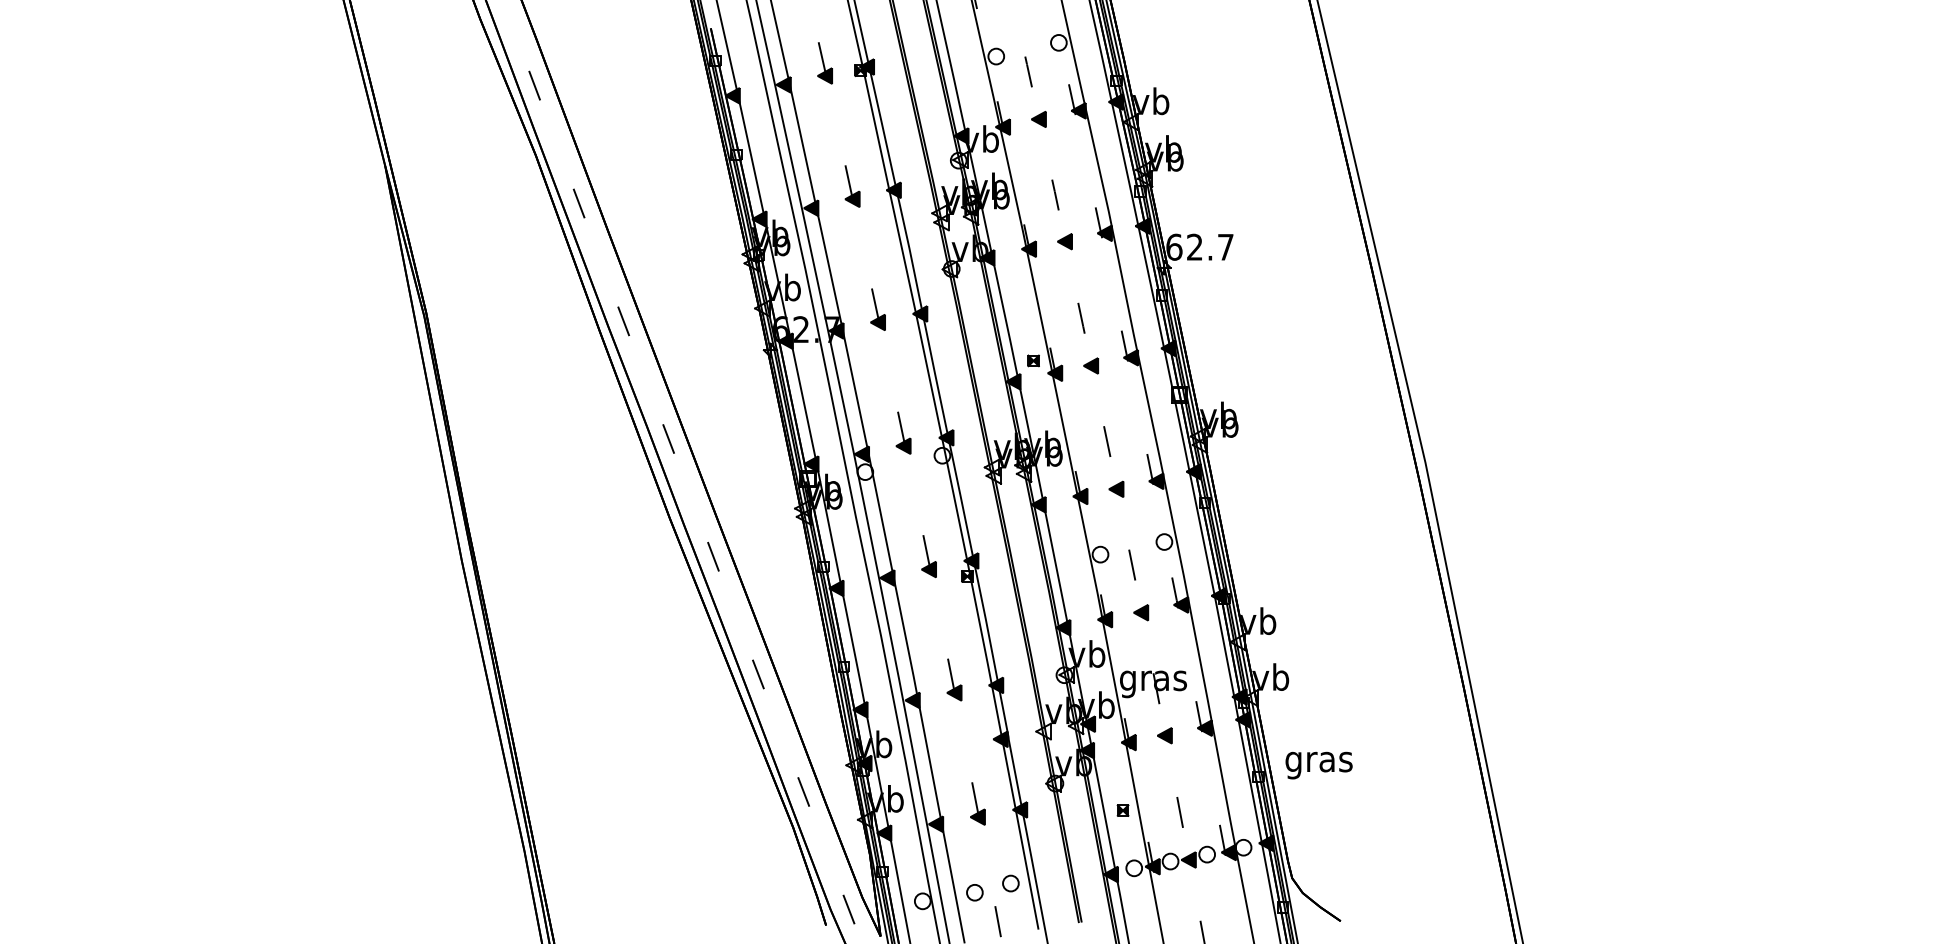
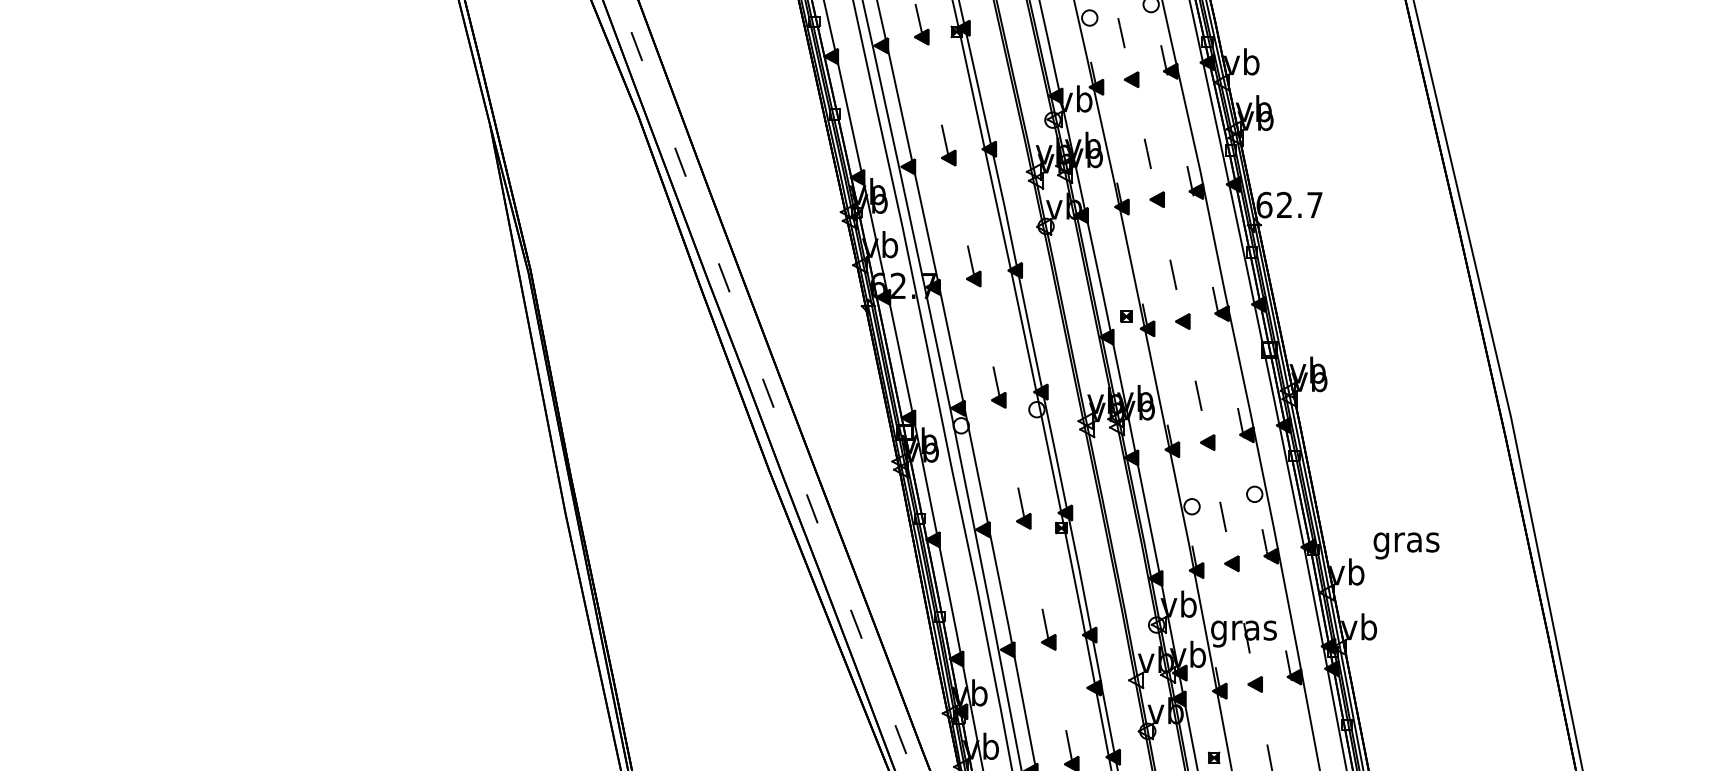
text: (1318, 765) -> (1405, 545), moved

